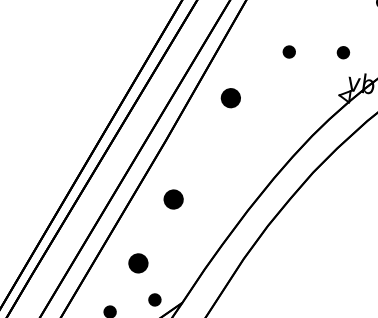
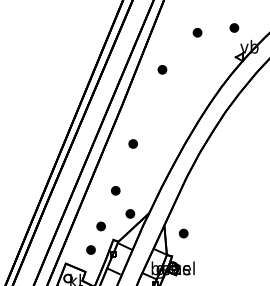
part: (231, 97) -> (162, 69), size x0.62
part: (172, 198) -> (132, 143), size x0.62
part: (138, 263) -> (115, 190), size x0.62

